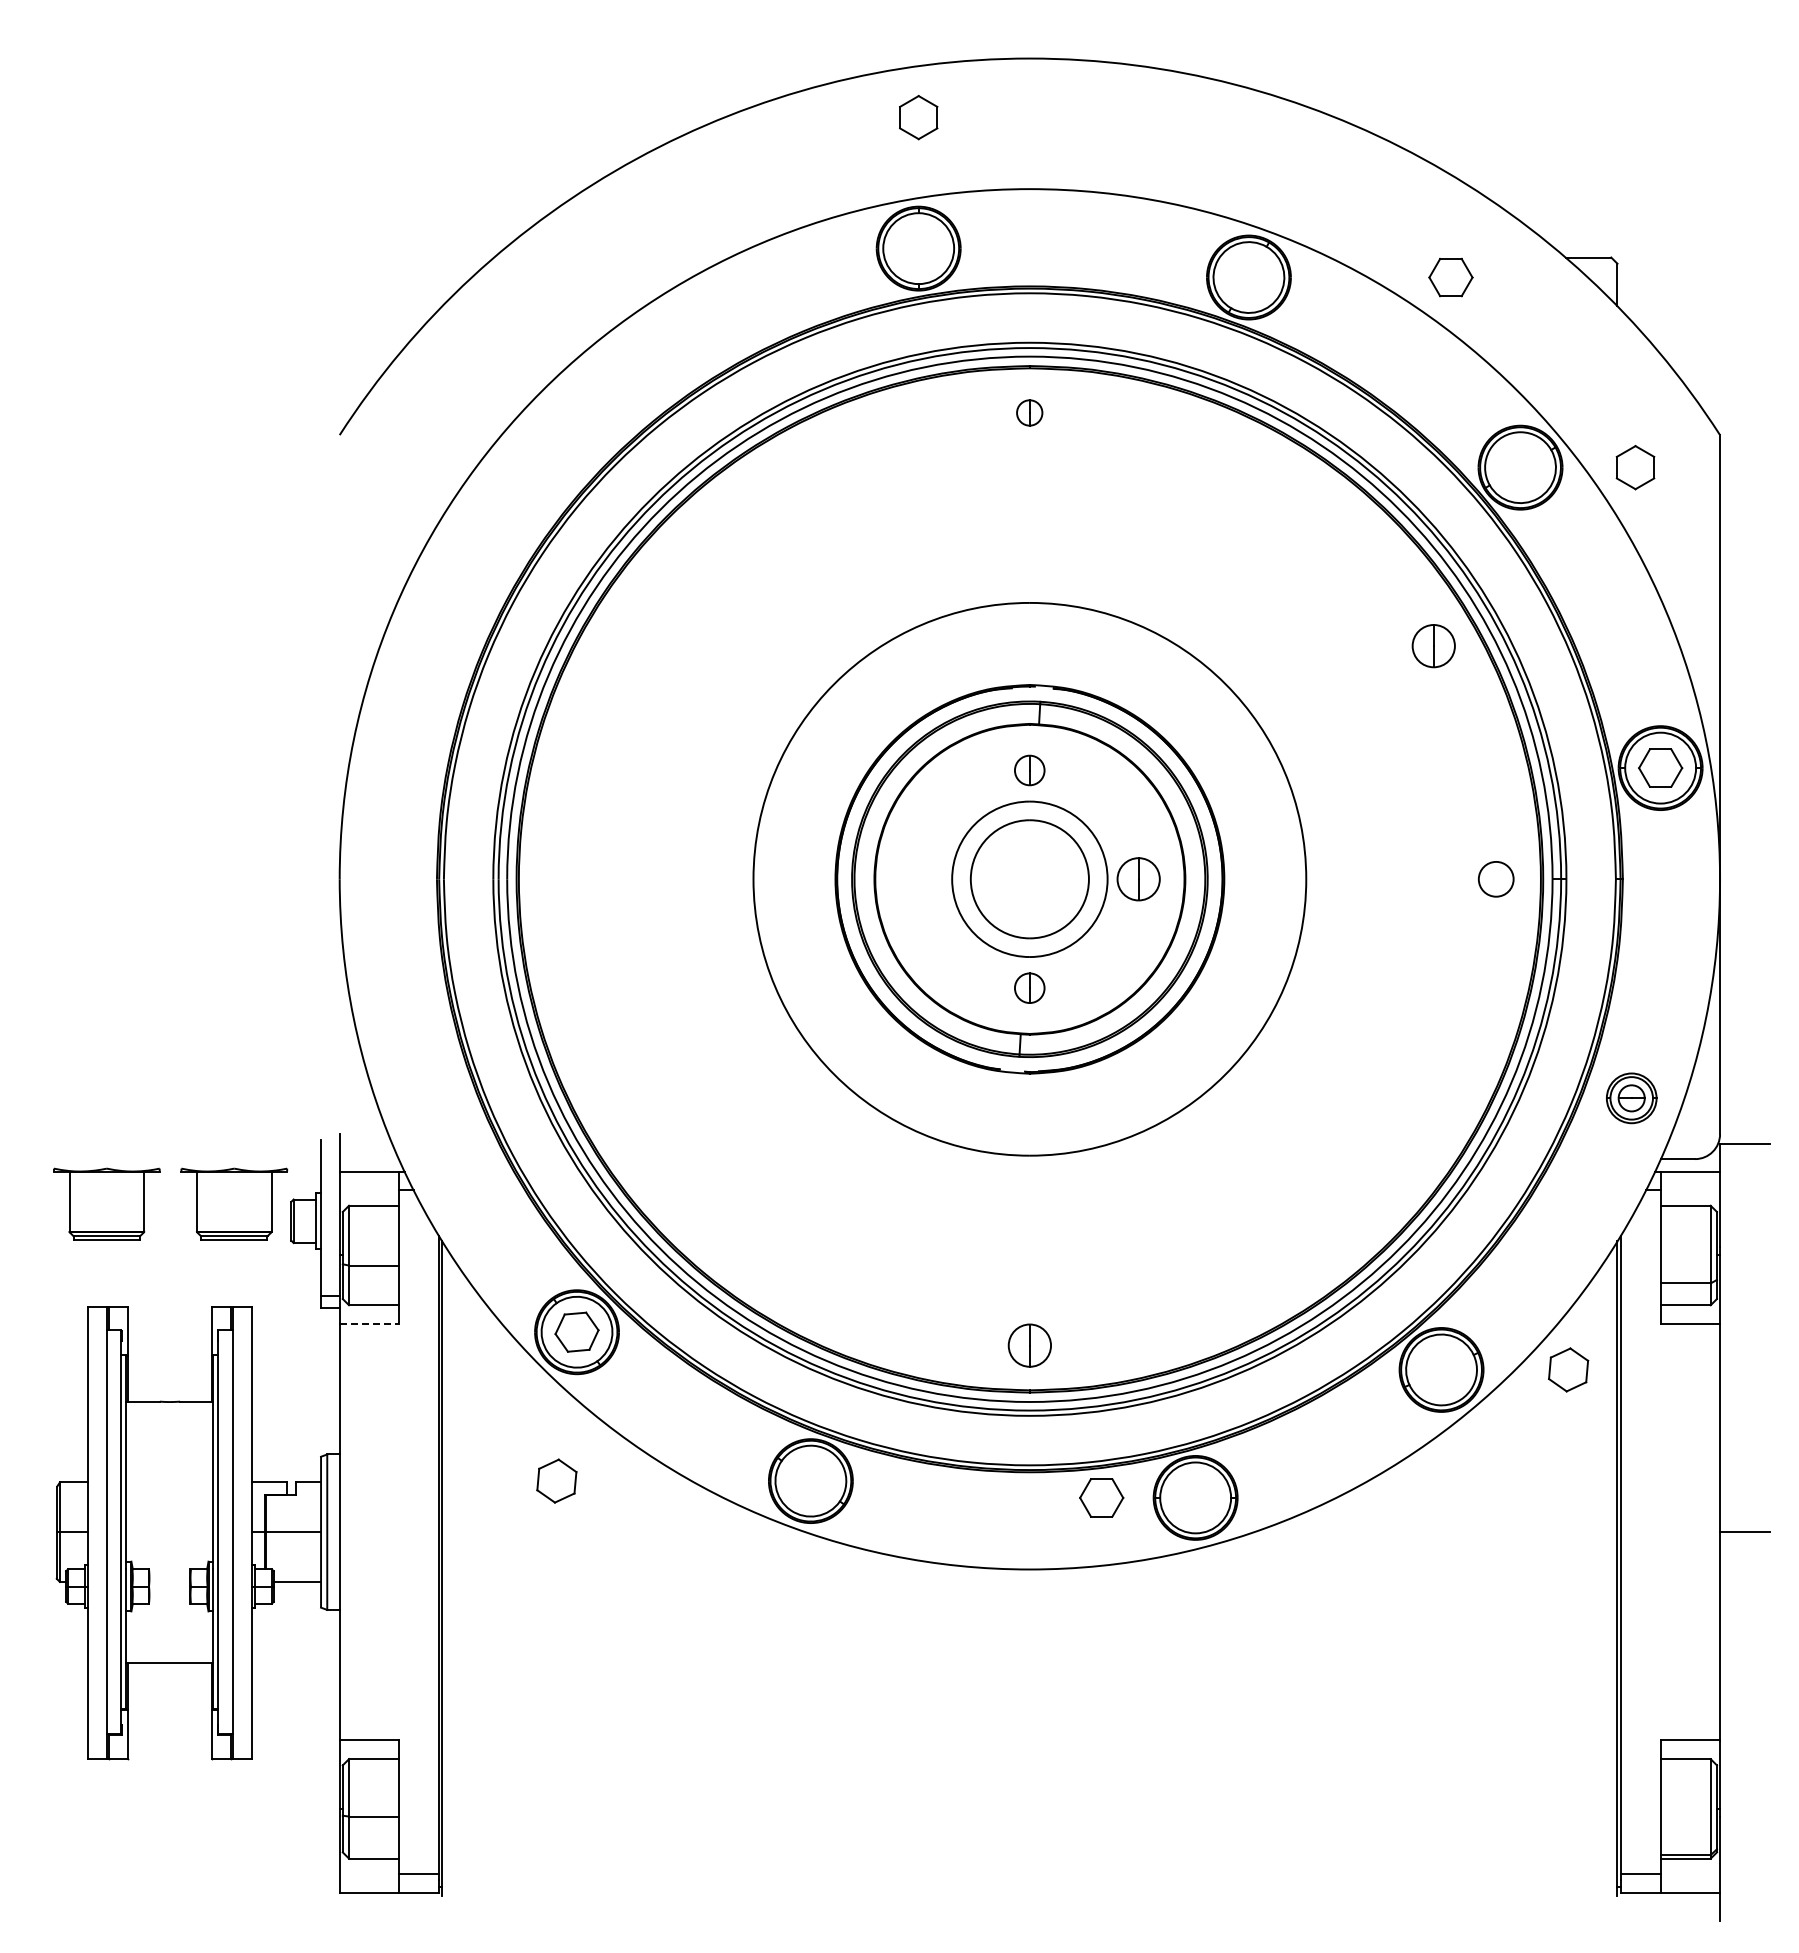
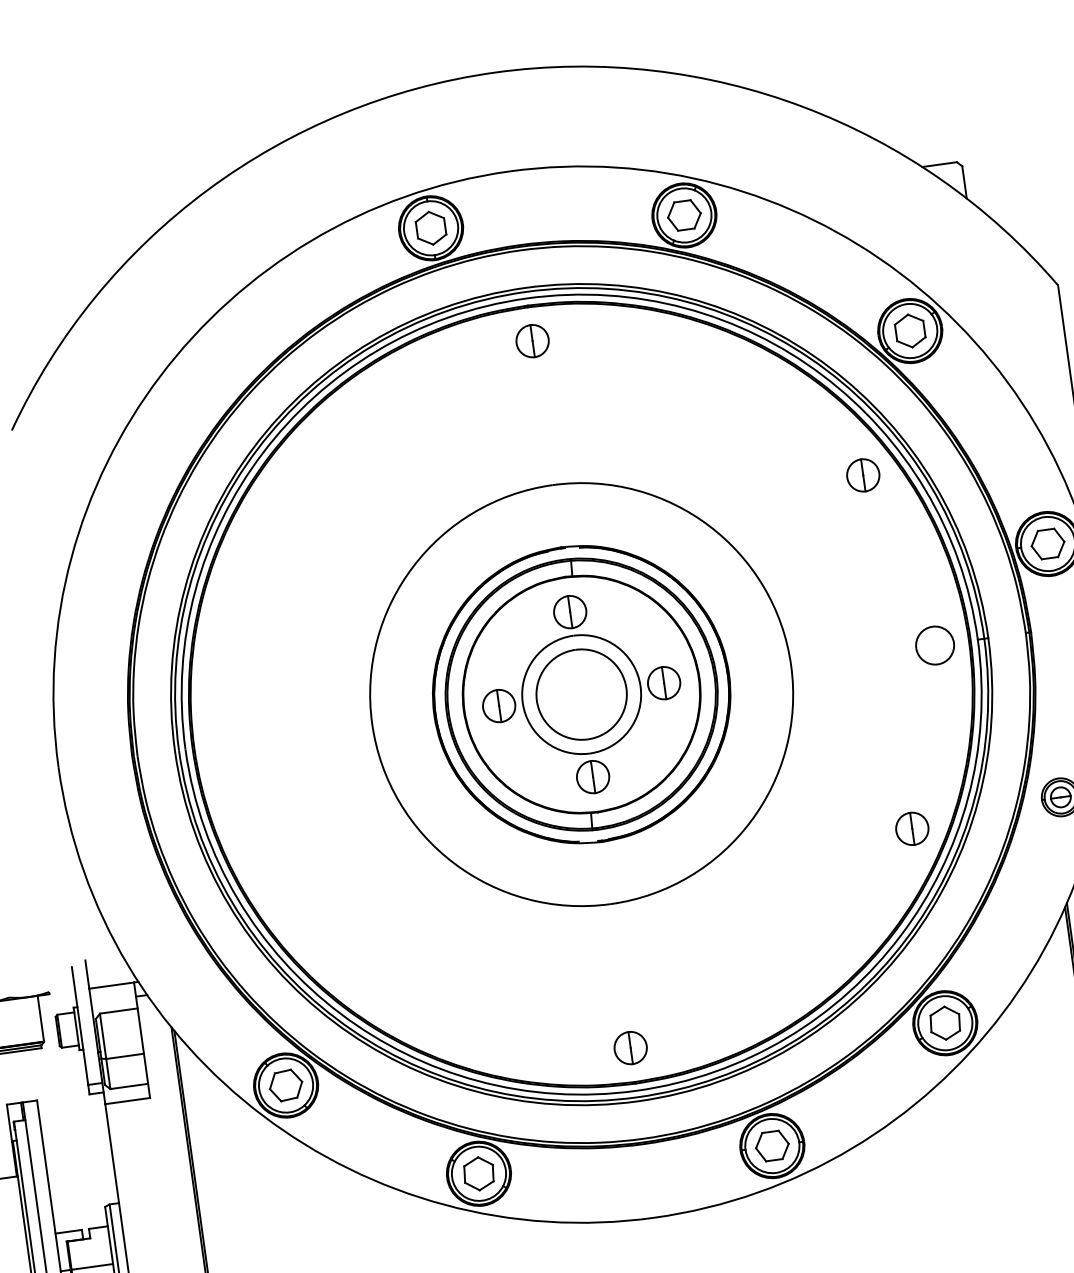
part: (918, 117) -> (430, 228), moved
part: (1450, 277) -> (684, 215), moved
part: (1029, 412) -> (532, 340), size x1.67
part: (1635, 467) -> (910, 330), moved
part: (1029, 770) -> (569, 612), size x1.43
part: (921, 879) -> (499, 706), added
circle: (1496, 879) -> (935, 645), size x1.43
part: (1029, 988) -> (592, 777), size x1.43
part: (1433, 1112) -> (912, 828), added
line: (369, 1323) -> (127, 1100), dashed -> solid
part: (1568, 1369) -> (945, 1022), moved
part: (556, 1480) -> (478, 1173), moved
part: (1101, 1497) -> (772, 1145), moved

